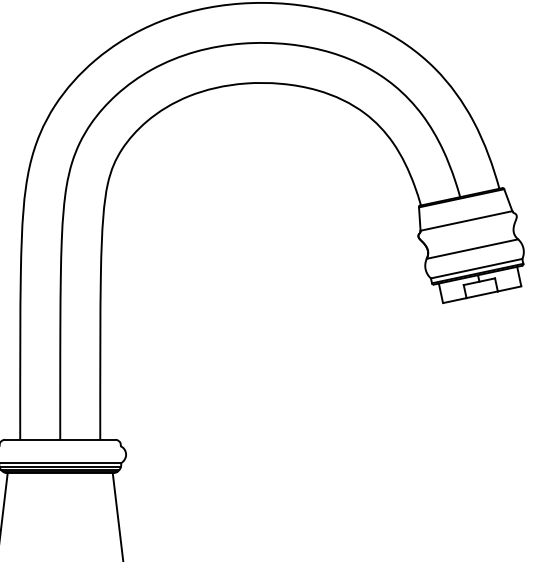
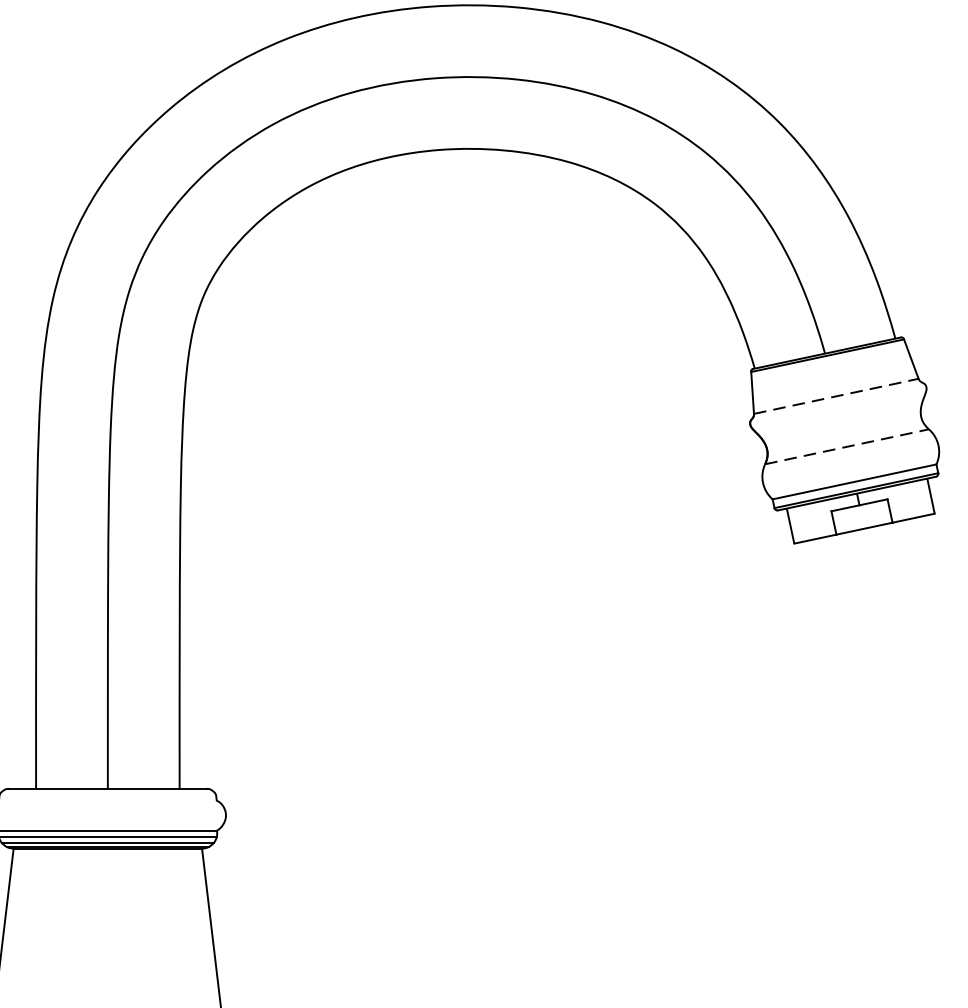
line: (466, 220) -> (836, 395), solid -> dashed
line: (472, 249) -> (847, 447), solid -> dashed

